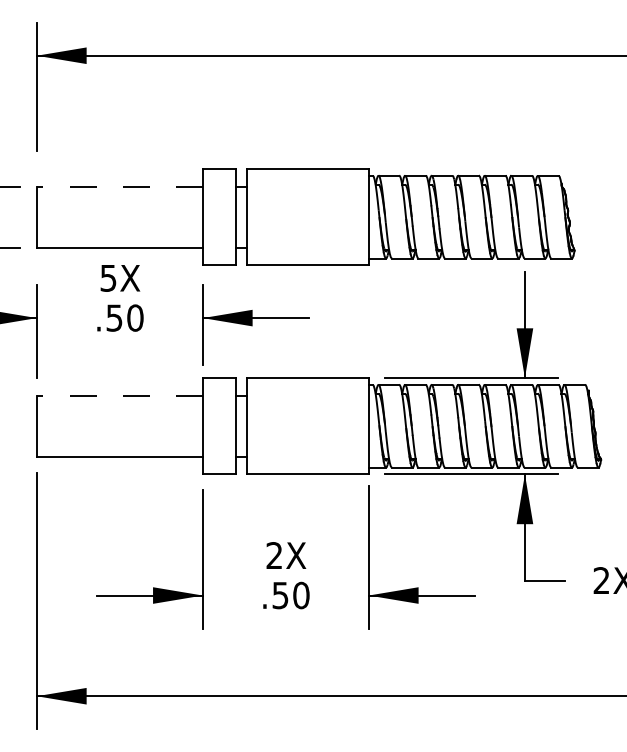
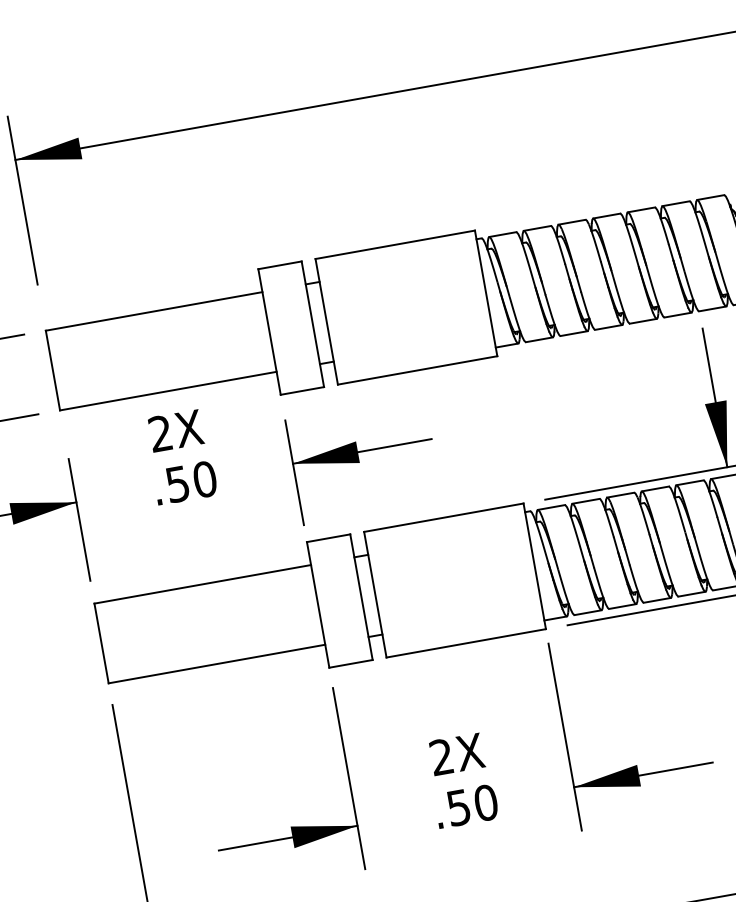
line: (119, 186) -> (153, 311), dashed -> solid
text: (108, 277) -> (160, 432), 5X -> 2X
line: (119, 395) -> (202, 584), dashed -> solid

